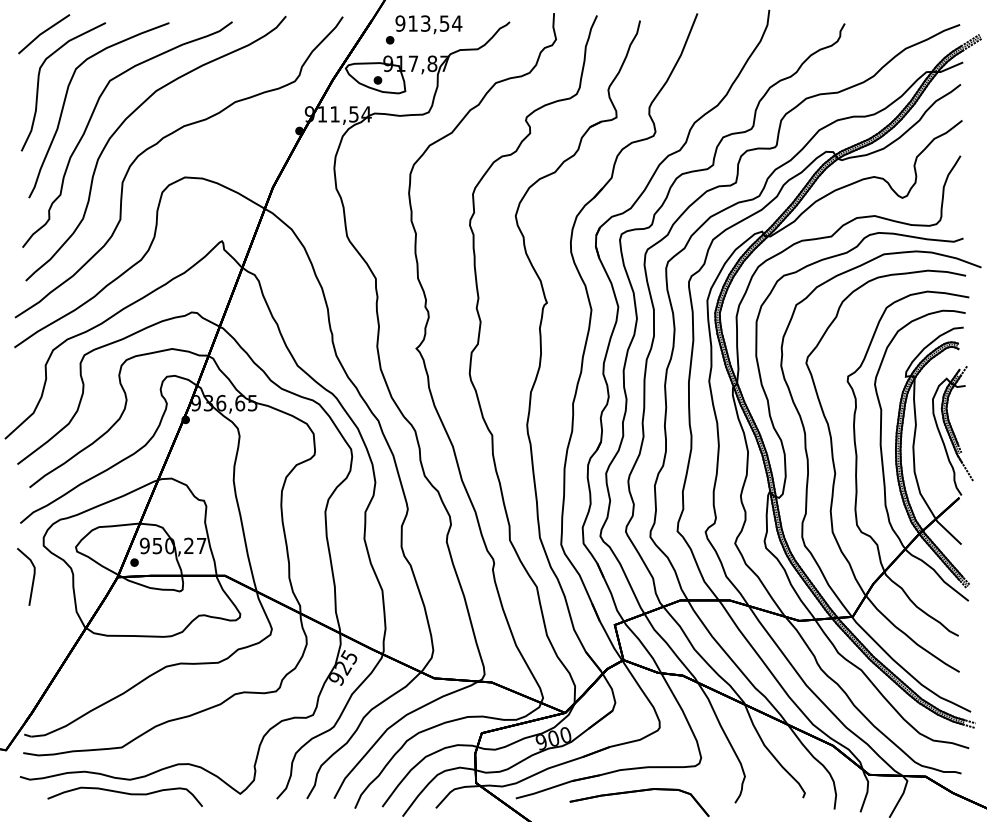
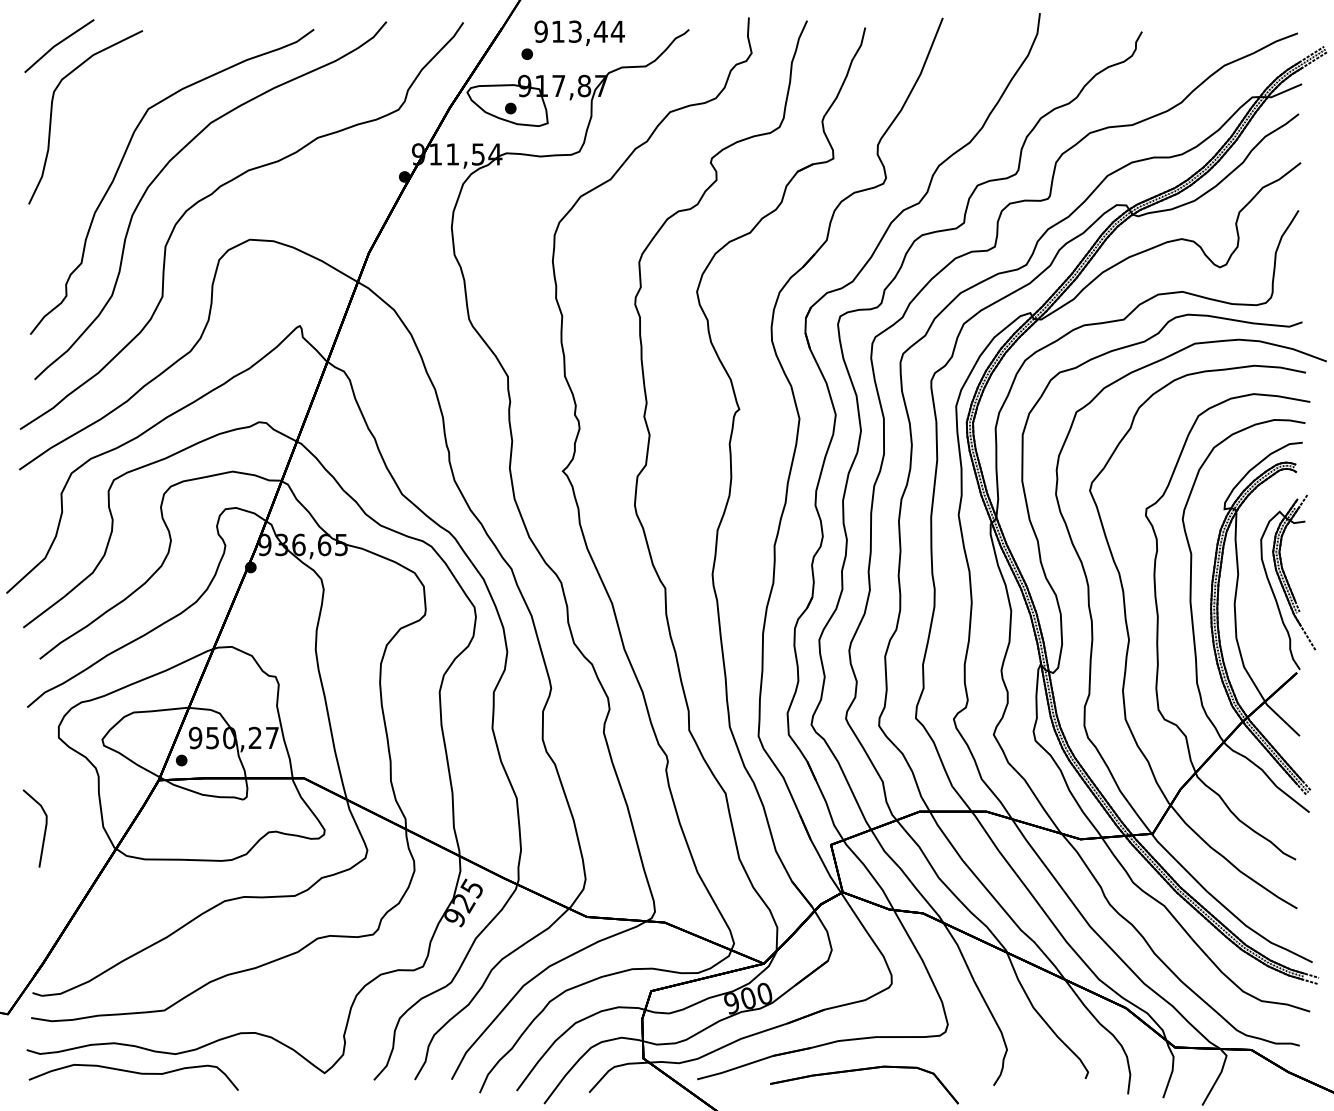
text: (444, 23) -> (600, 31), 913,54 -> 913,44
curve: (65, 102) -> (88, 138), removed
line: (32, 578) -> (43, 830), moved
curve: (125, 794) -> (134, 1074), moved

